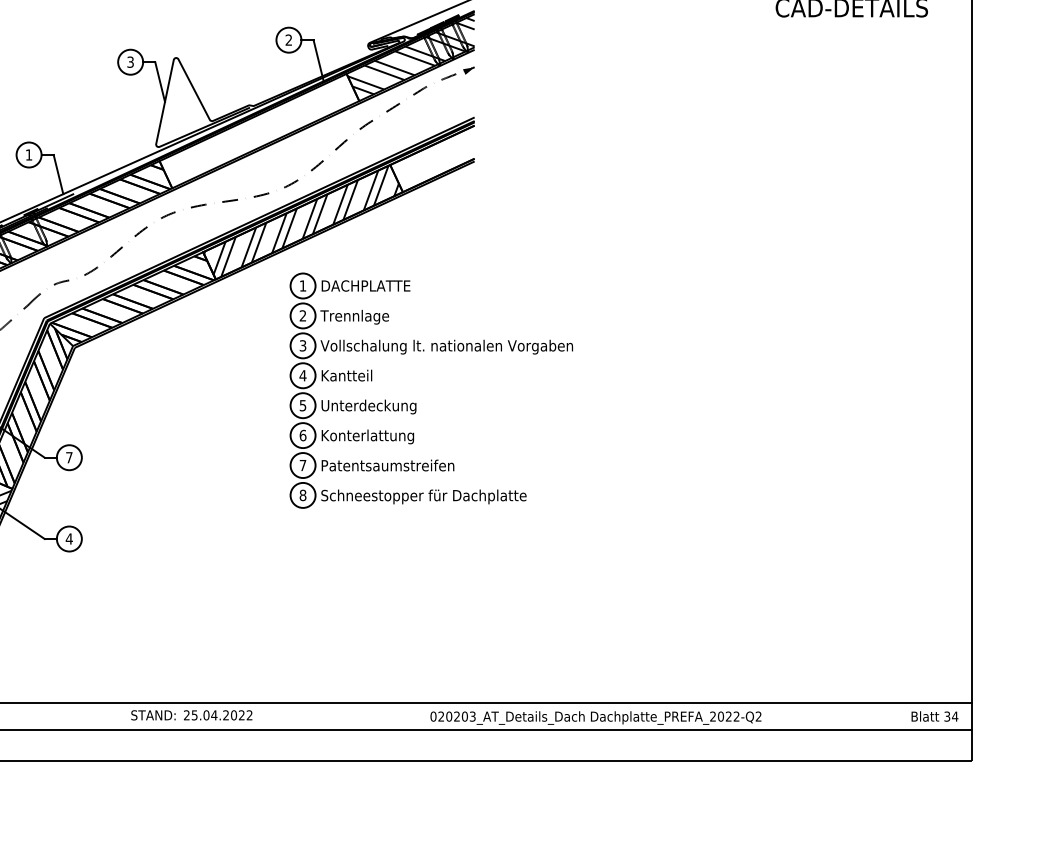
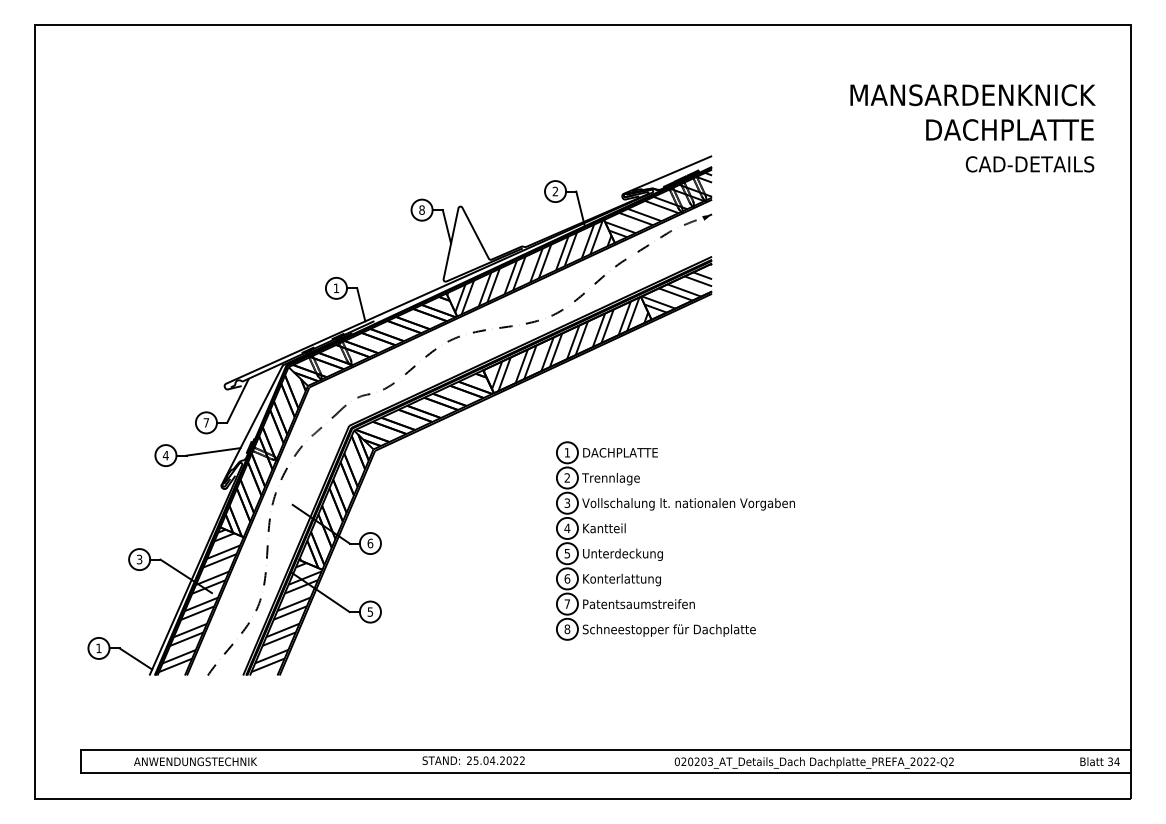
text: (129, 61) -> (421, 209), 3 -> 8
hatch: (258, 130) -> (529, 267), added
hatch: (432, 155) -> (676, 288), added
part: (415, 403) -> (662, 551), moved
text: (69, 457) -> (370, 543), 7 -> 6
text: (69, 538) -> (370, 611), 4 -> 5

